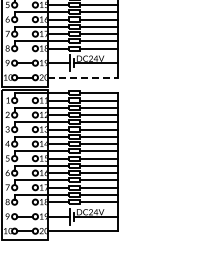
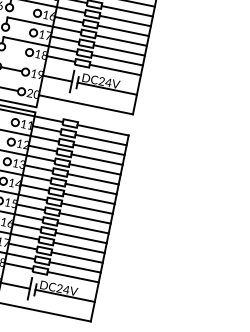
line: (83, 77) -> (86, 104), dashed -> solid

